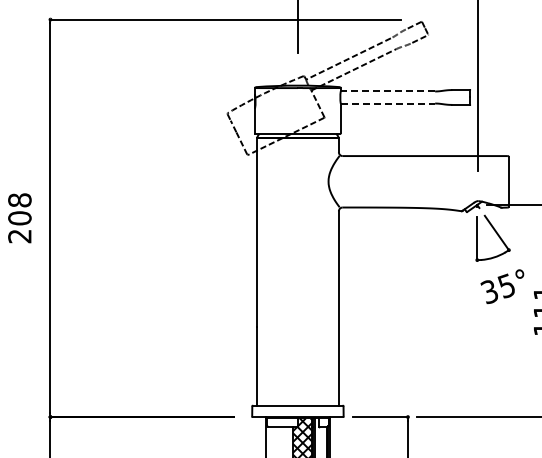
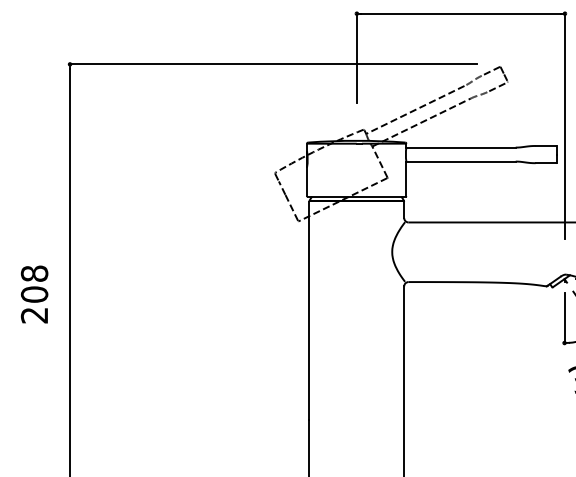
line: (387, 91) -> (460, 147), dashed -> solid
line: (388, 103) -> (461, 161), dashed -> solid

